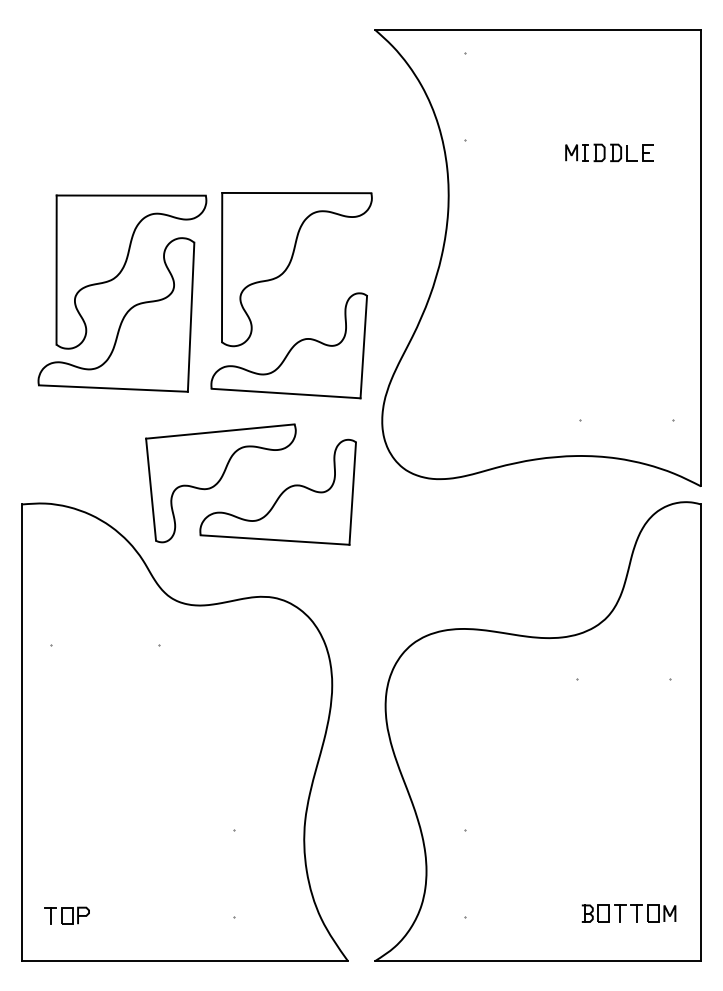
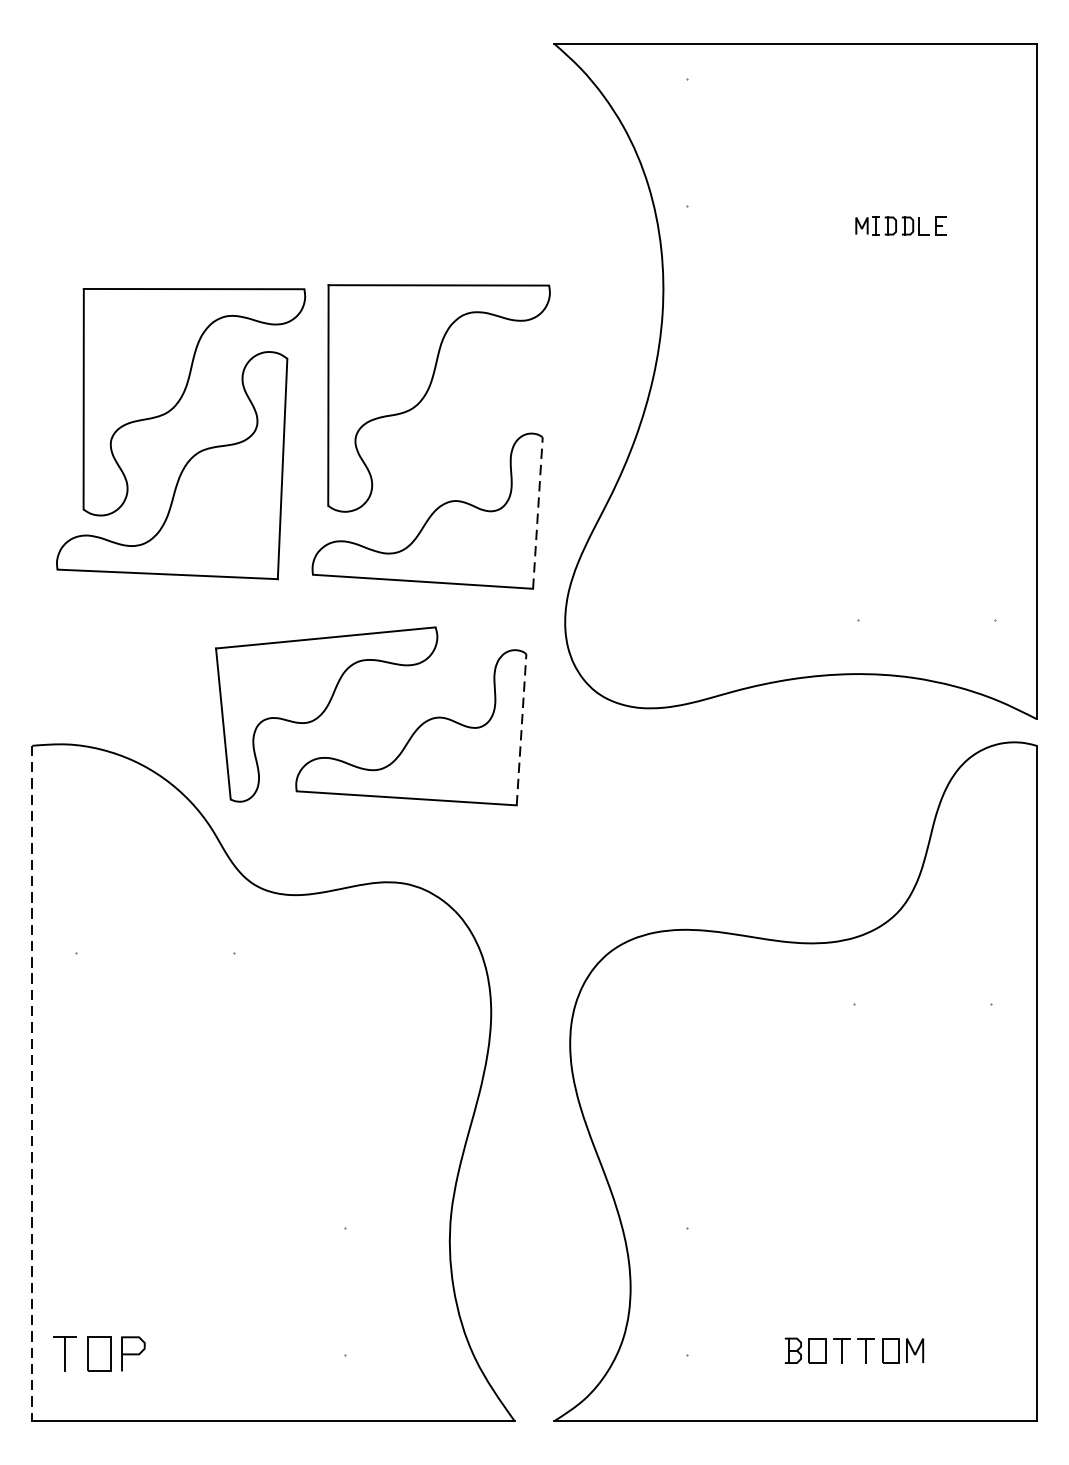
part: (609, 152) -> (901, 225), size x0.7
line: (363, 346) -> (537, 512), solid -> dashed
line: (352, 493) -> (521, 729), solid -> dashed
line: (21, 733) -> (31, 1084), solid -> dashed
part: (620, 913) -> (842, 1350), moved
part: (66, 915) -> (98, 1353), size x1.4

